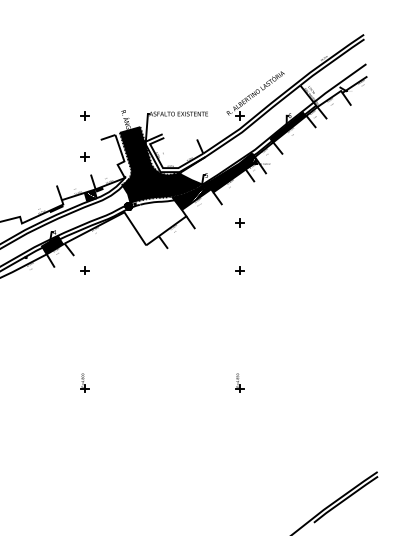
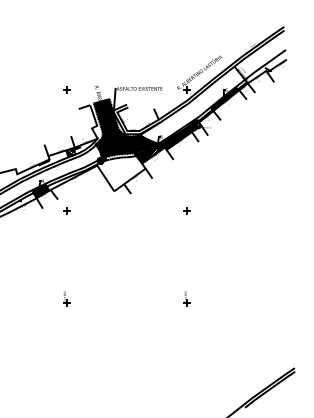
part: (85, 155) -> (66, 121), removed
part: (238, 222) -> (186, 173), removed

